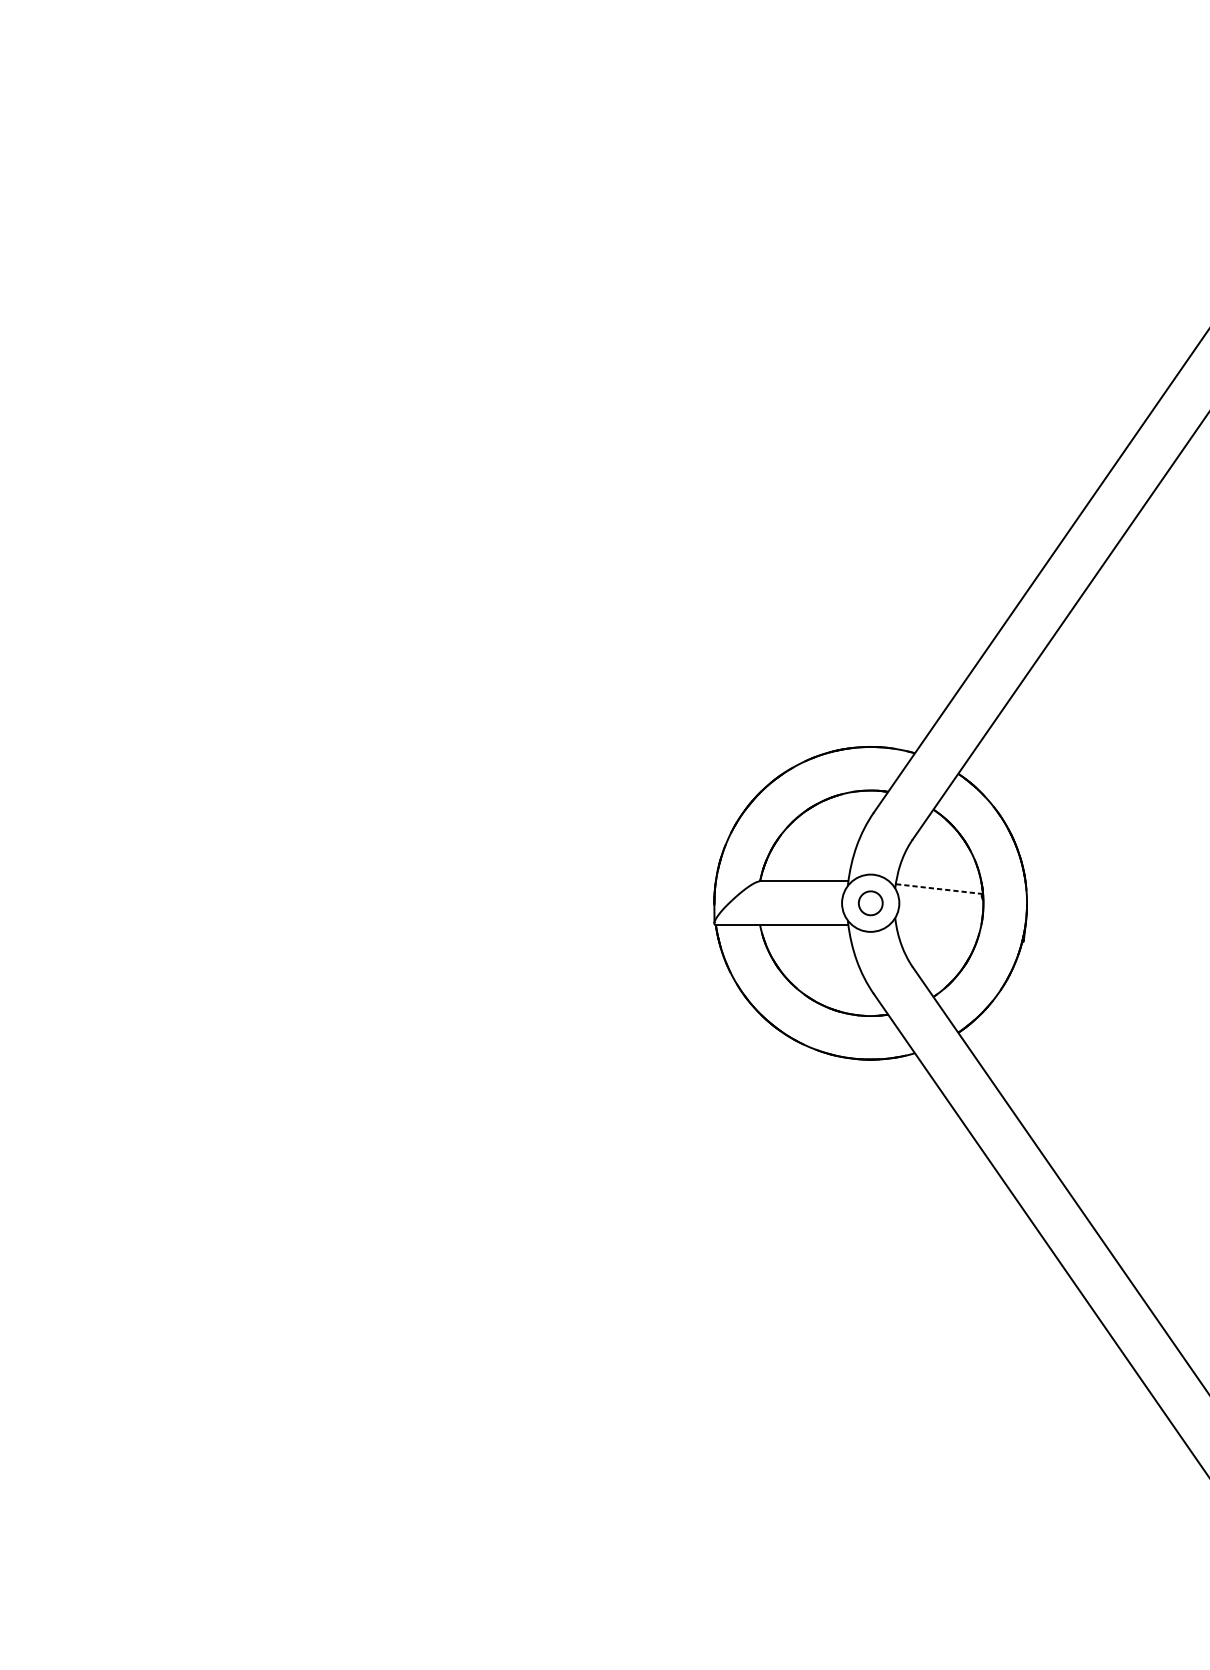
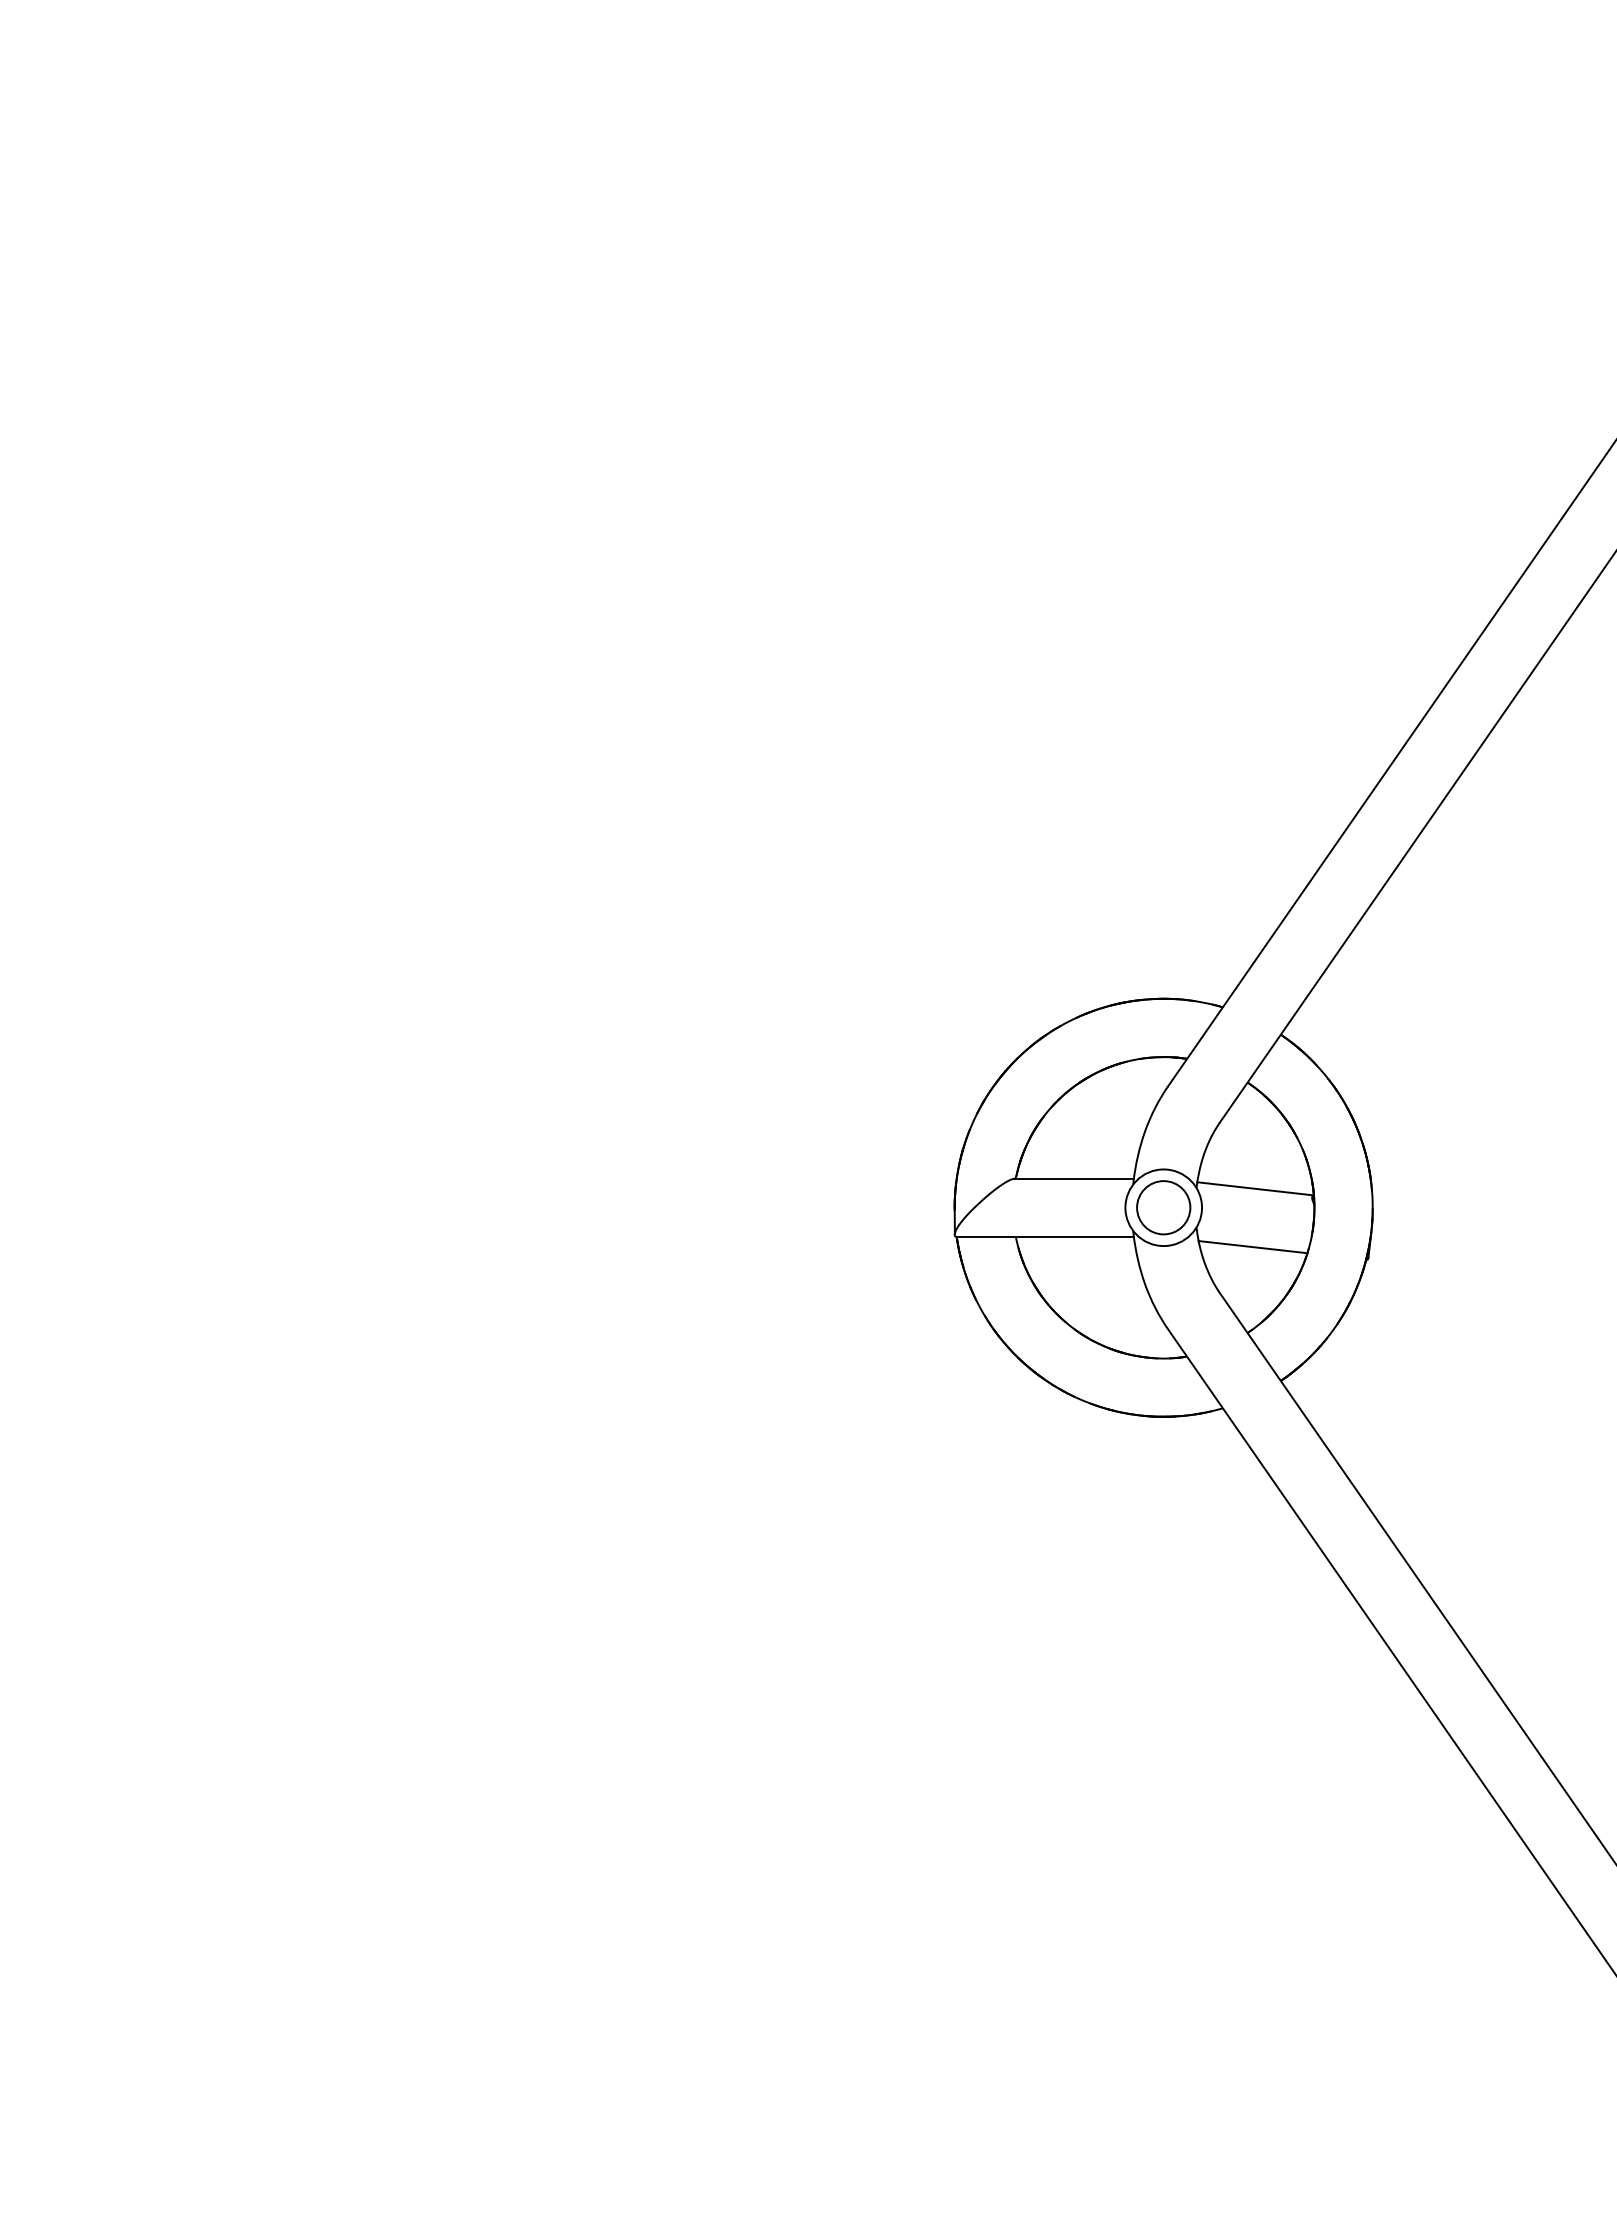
line: (939, 888) -> (1255, 1188), dashed -> solid
circle: (870, 903) -> (1163, 1207), size x1.67
line: (937, 932) -> (1252, 1247), added

